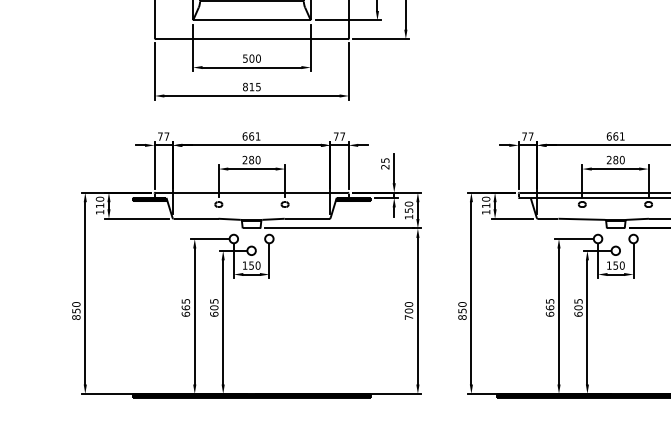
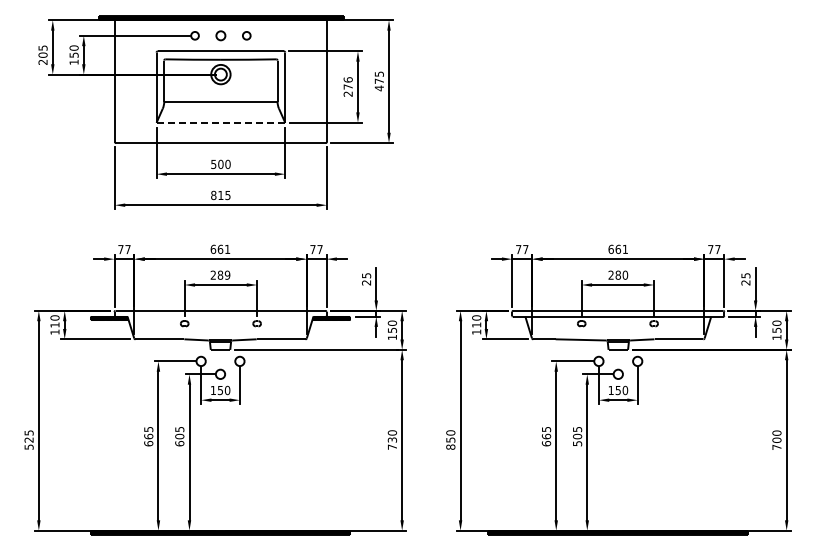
line: (251, 20) -> (220, 122), solid -> dashed
text: (258, 160) -> (227, 275), 280 -> 289
text: (75, 310) -> (28, 439), 850 -> 525
text: (408, 310) -> (391, 439), 700 -> 730
text: (578, 314) -> (577, 443), 605 -> 505

